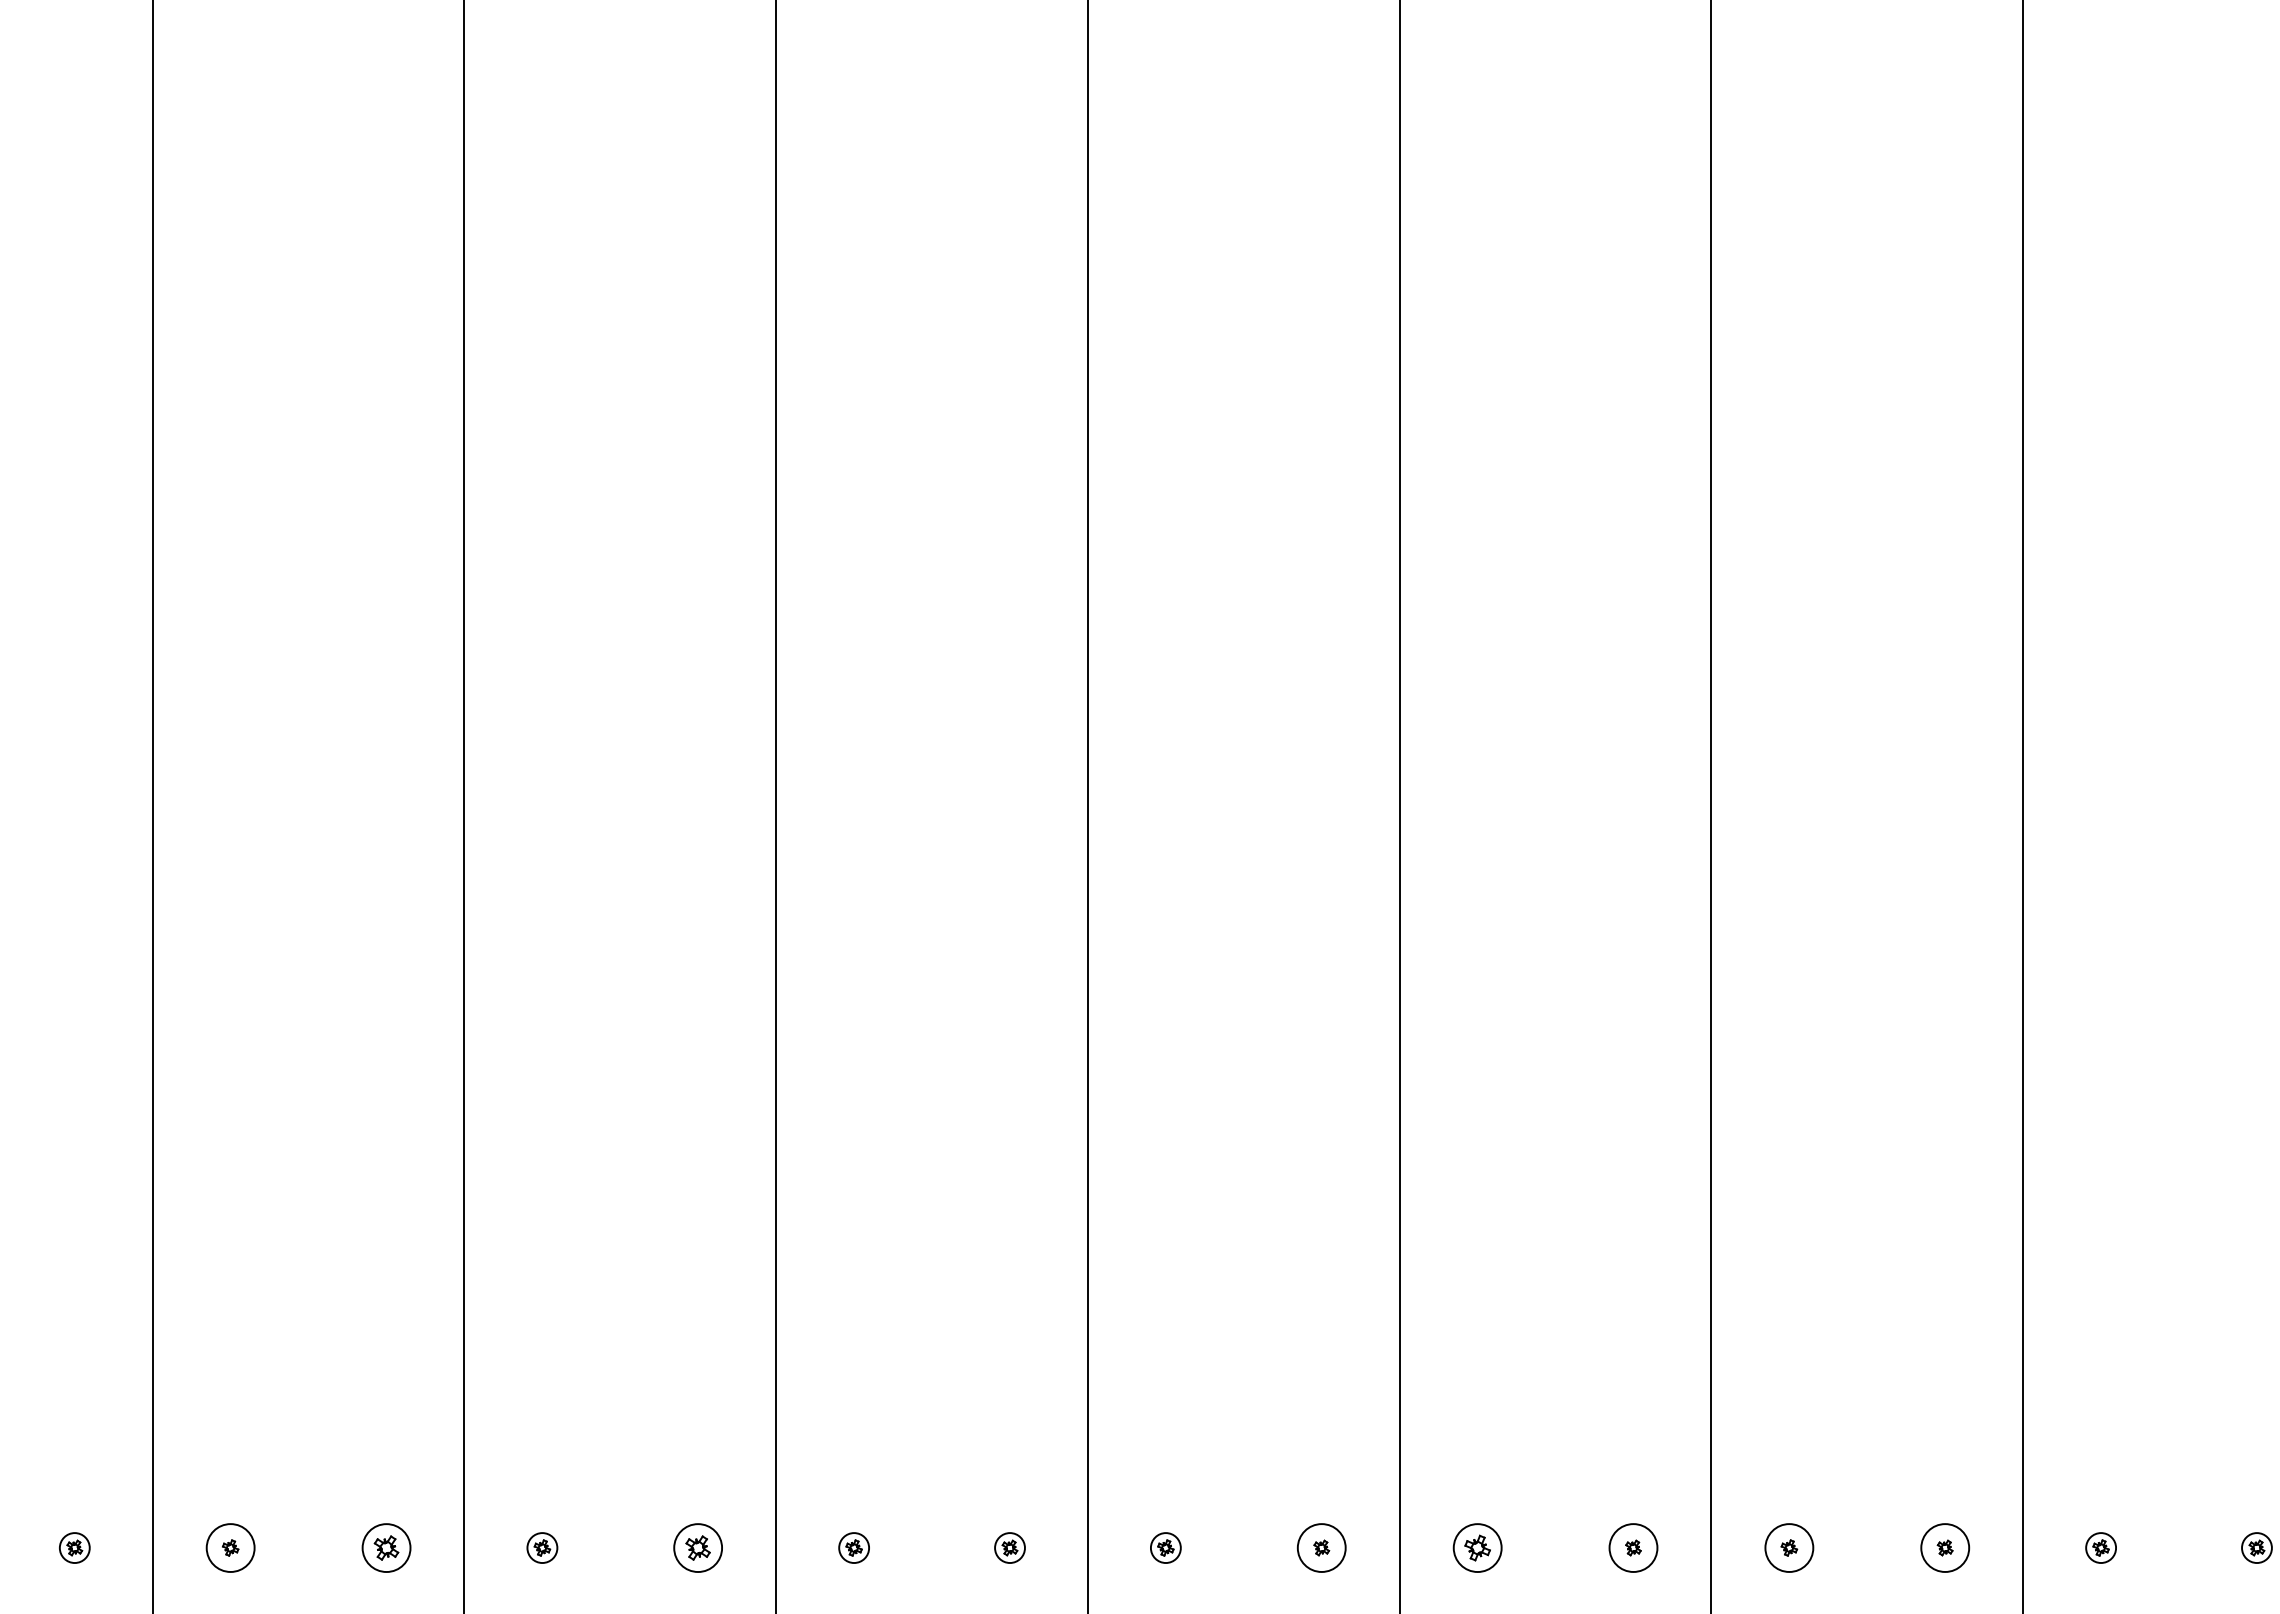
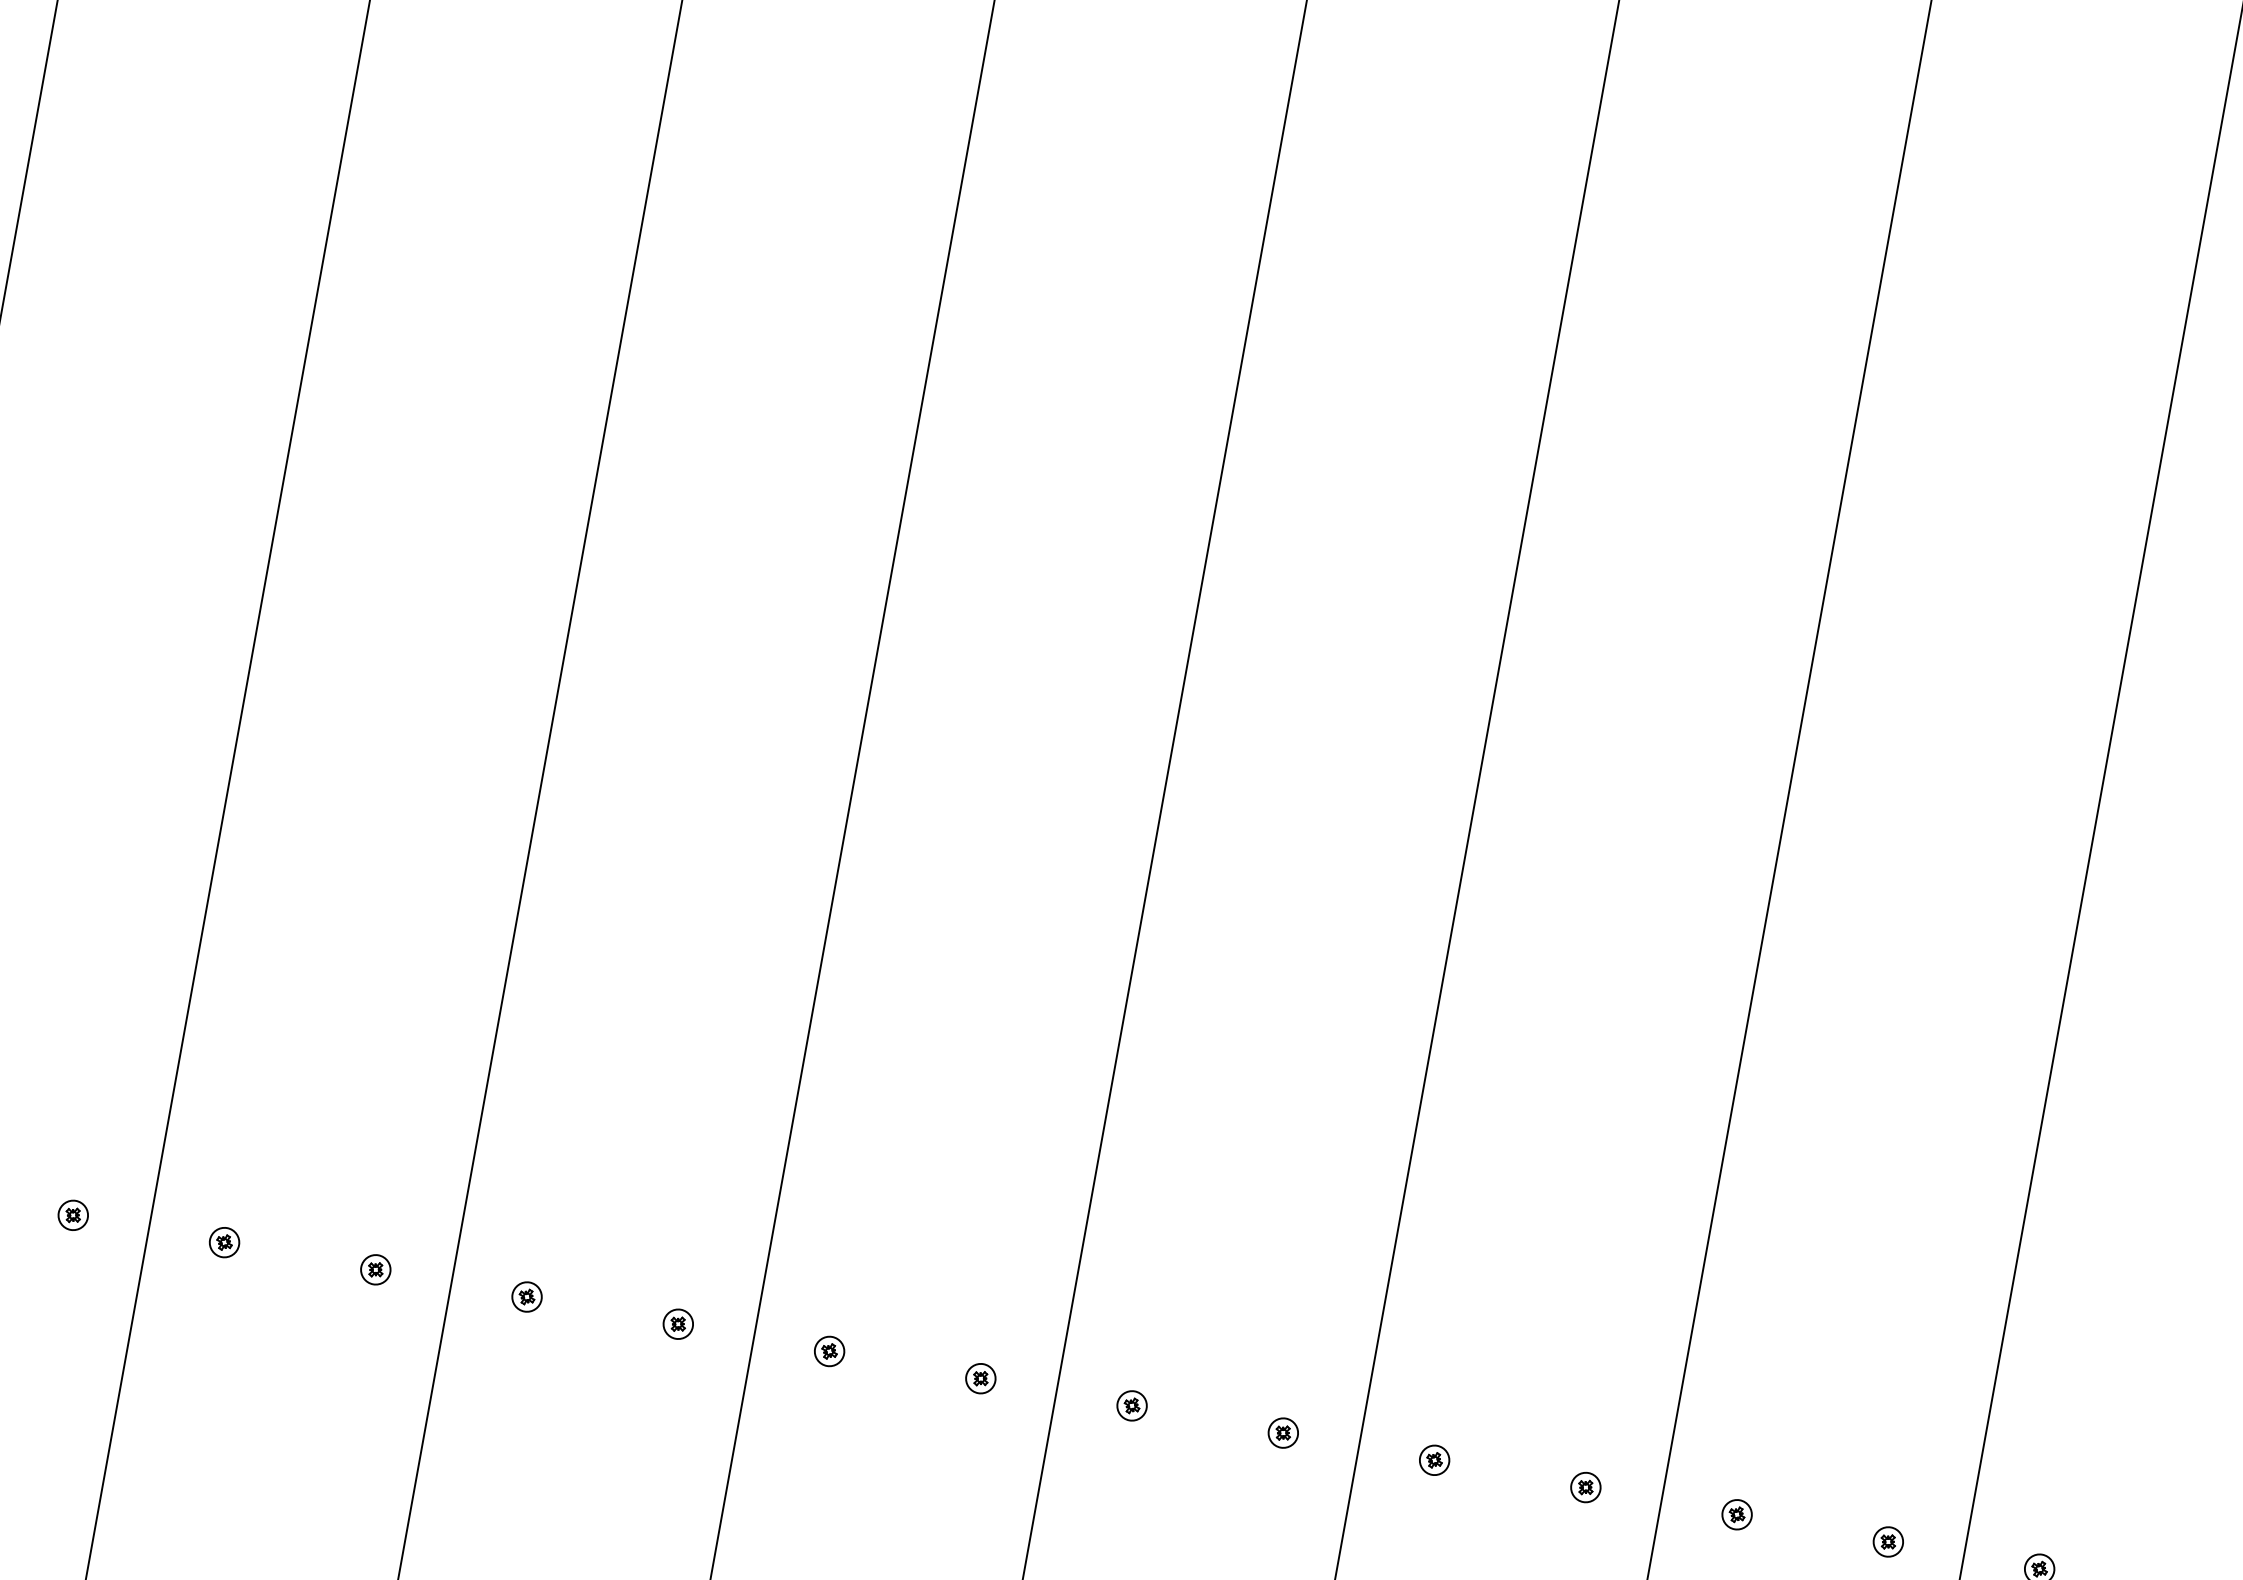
circle: (230, 1547) -> (224, 1242), size x0.62
part: (386, 1547) -> (375, 1269), size x0.62
part: (698, 1547) -> (678, 1323), size x0.62
circle: (1321, 1547) -> (1283, 1432), size x0.62
part: (1477, 1547) -> (1434, 1459), size x0.62
circle: (1633, 1547) -> (1585, 1487), size x0.62
circle: (1789, 1547) -> (1737, 1514), size x0.62
circle: (1945, 1547) -> (1888, 1541), size x0.62

